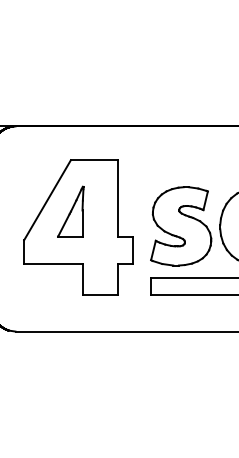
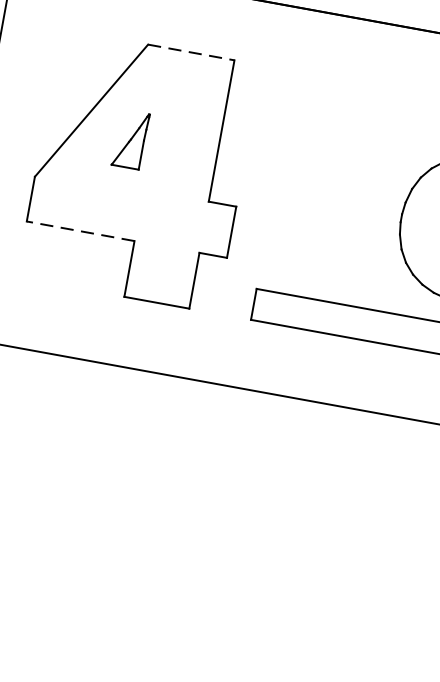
line: (94, 160) -> (191, 53), solid -> dashed
part: (70, 211) -> (130, 139), size x0.6
part: (181, 226) -> (330, 204), removed
line: (52, 264) -> (79, 231), solid -> dashed

